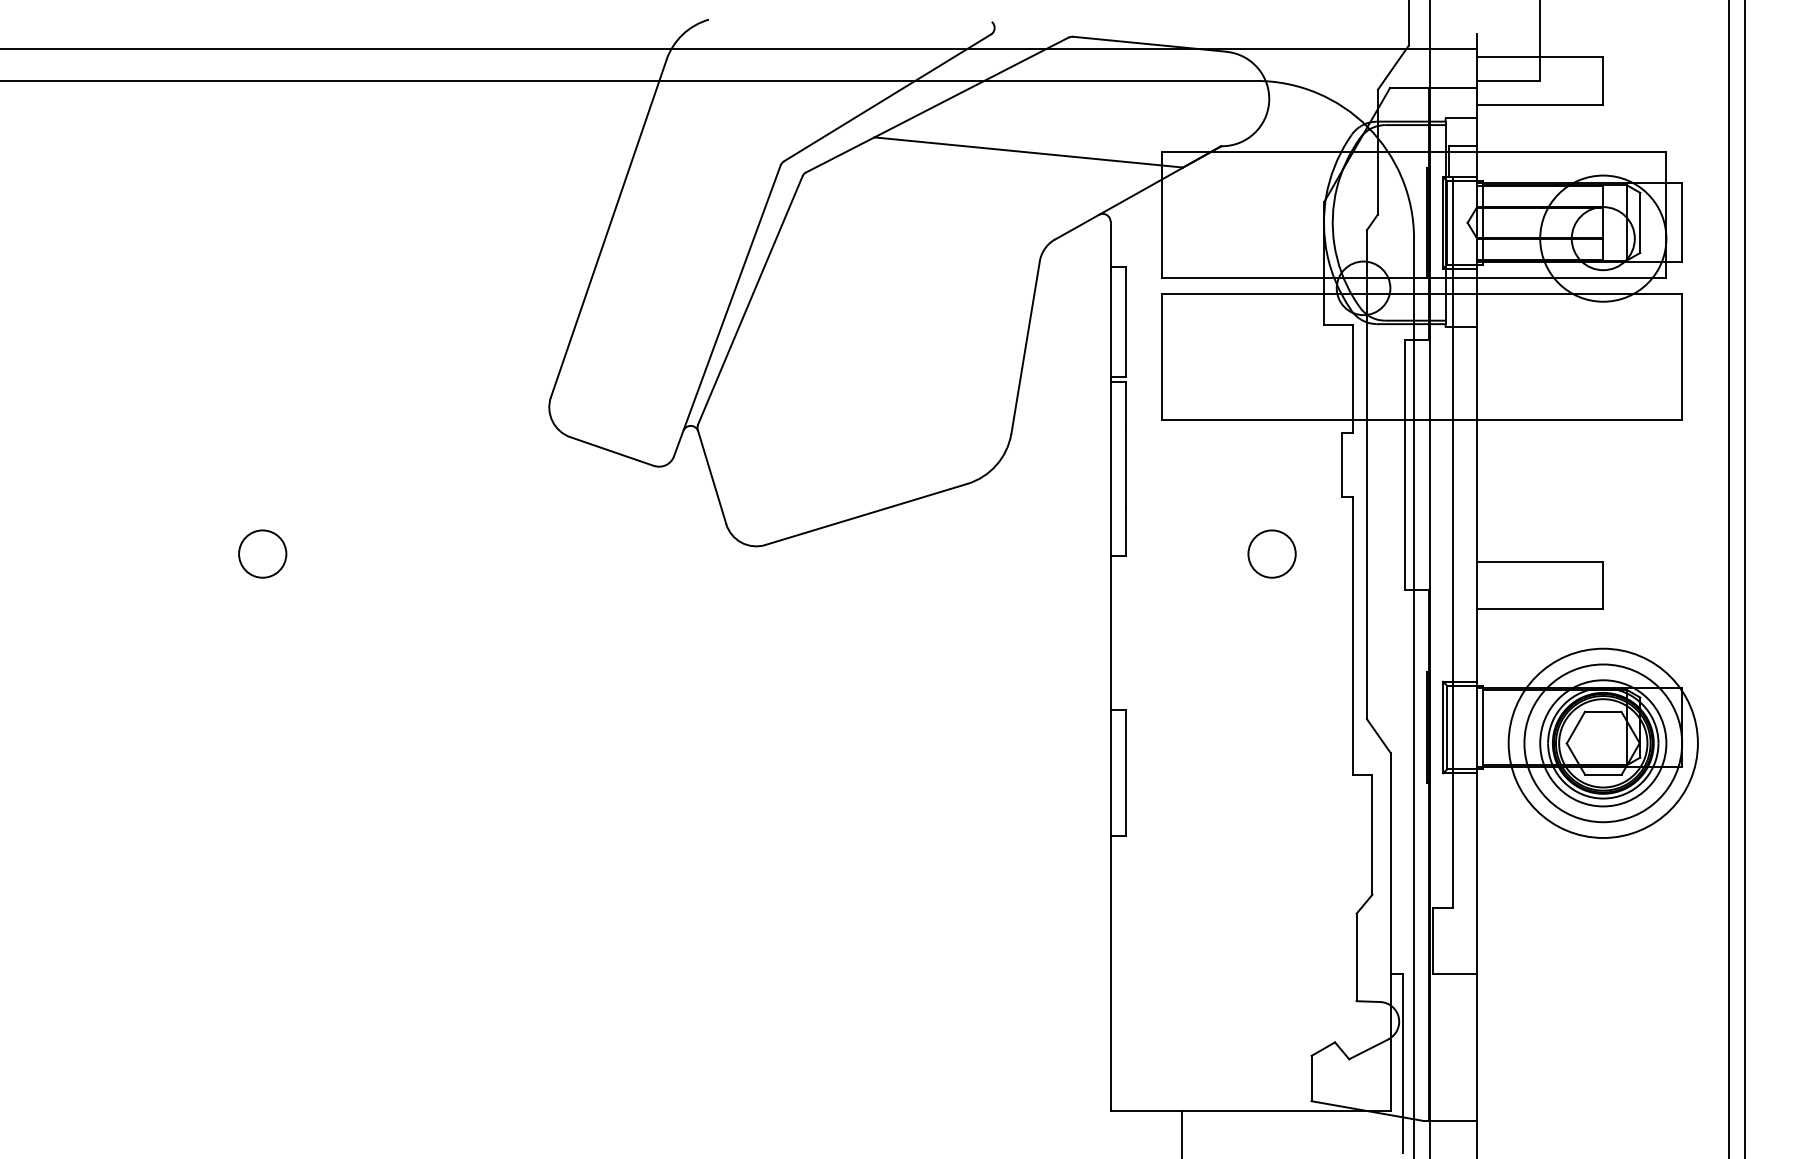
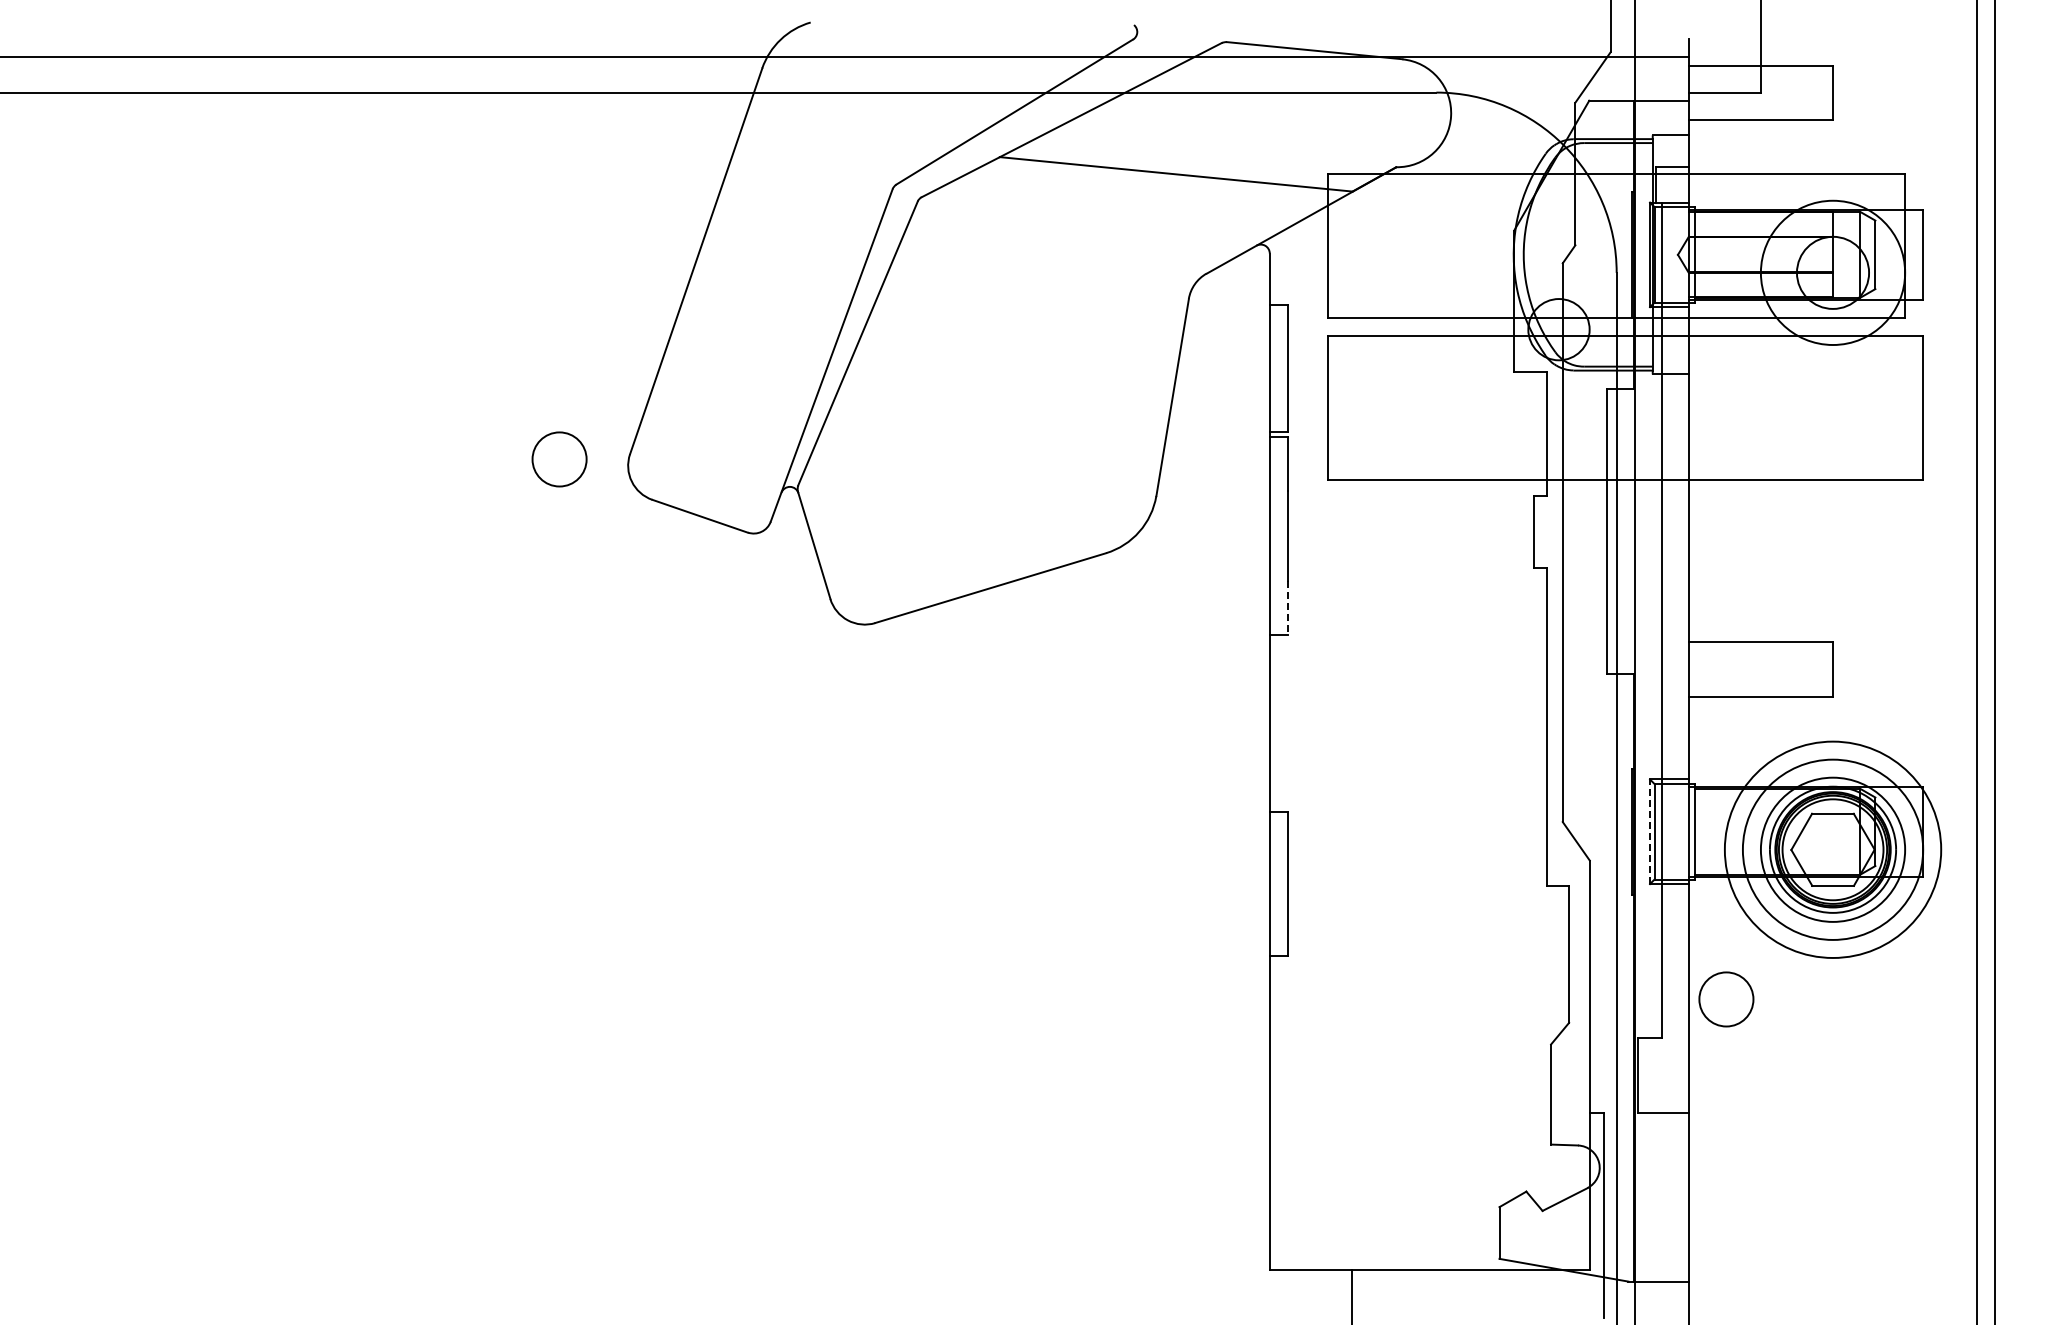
line: (1126, 532) -> (1287, 608), solid -> dashed
circle: (262, 554) -> (559, 459), moved
circle: (1272, 554) -> (1726, 999), moved
line: (1443, 727) -> (1650, 831), solid -> dashed

